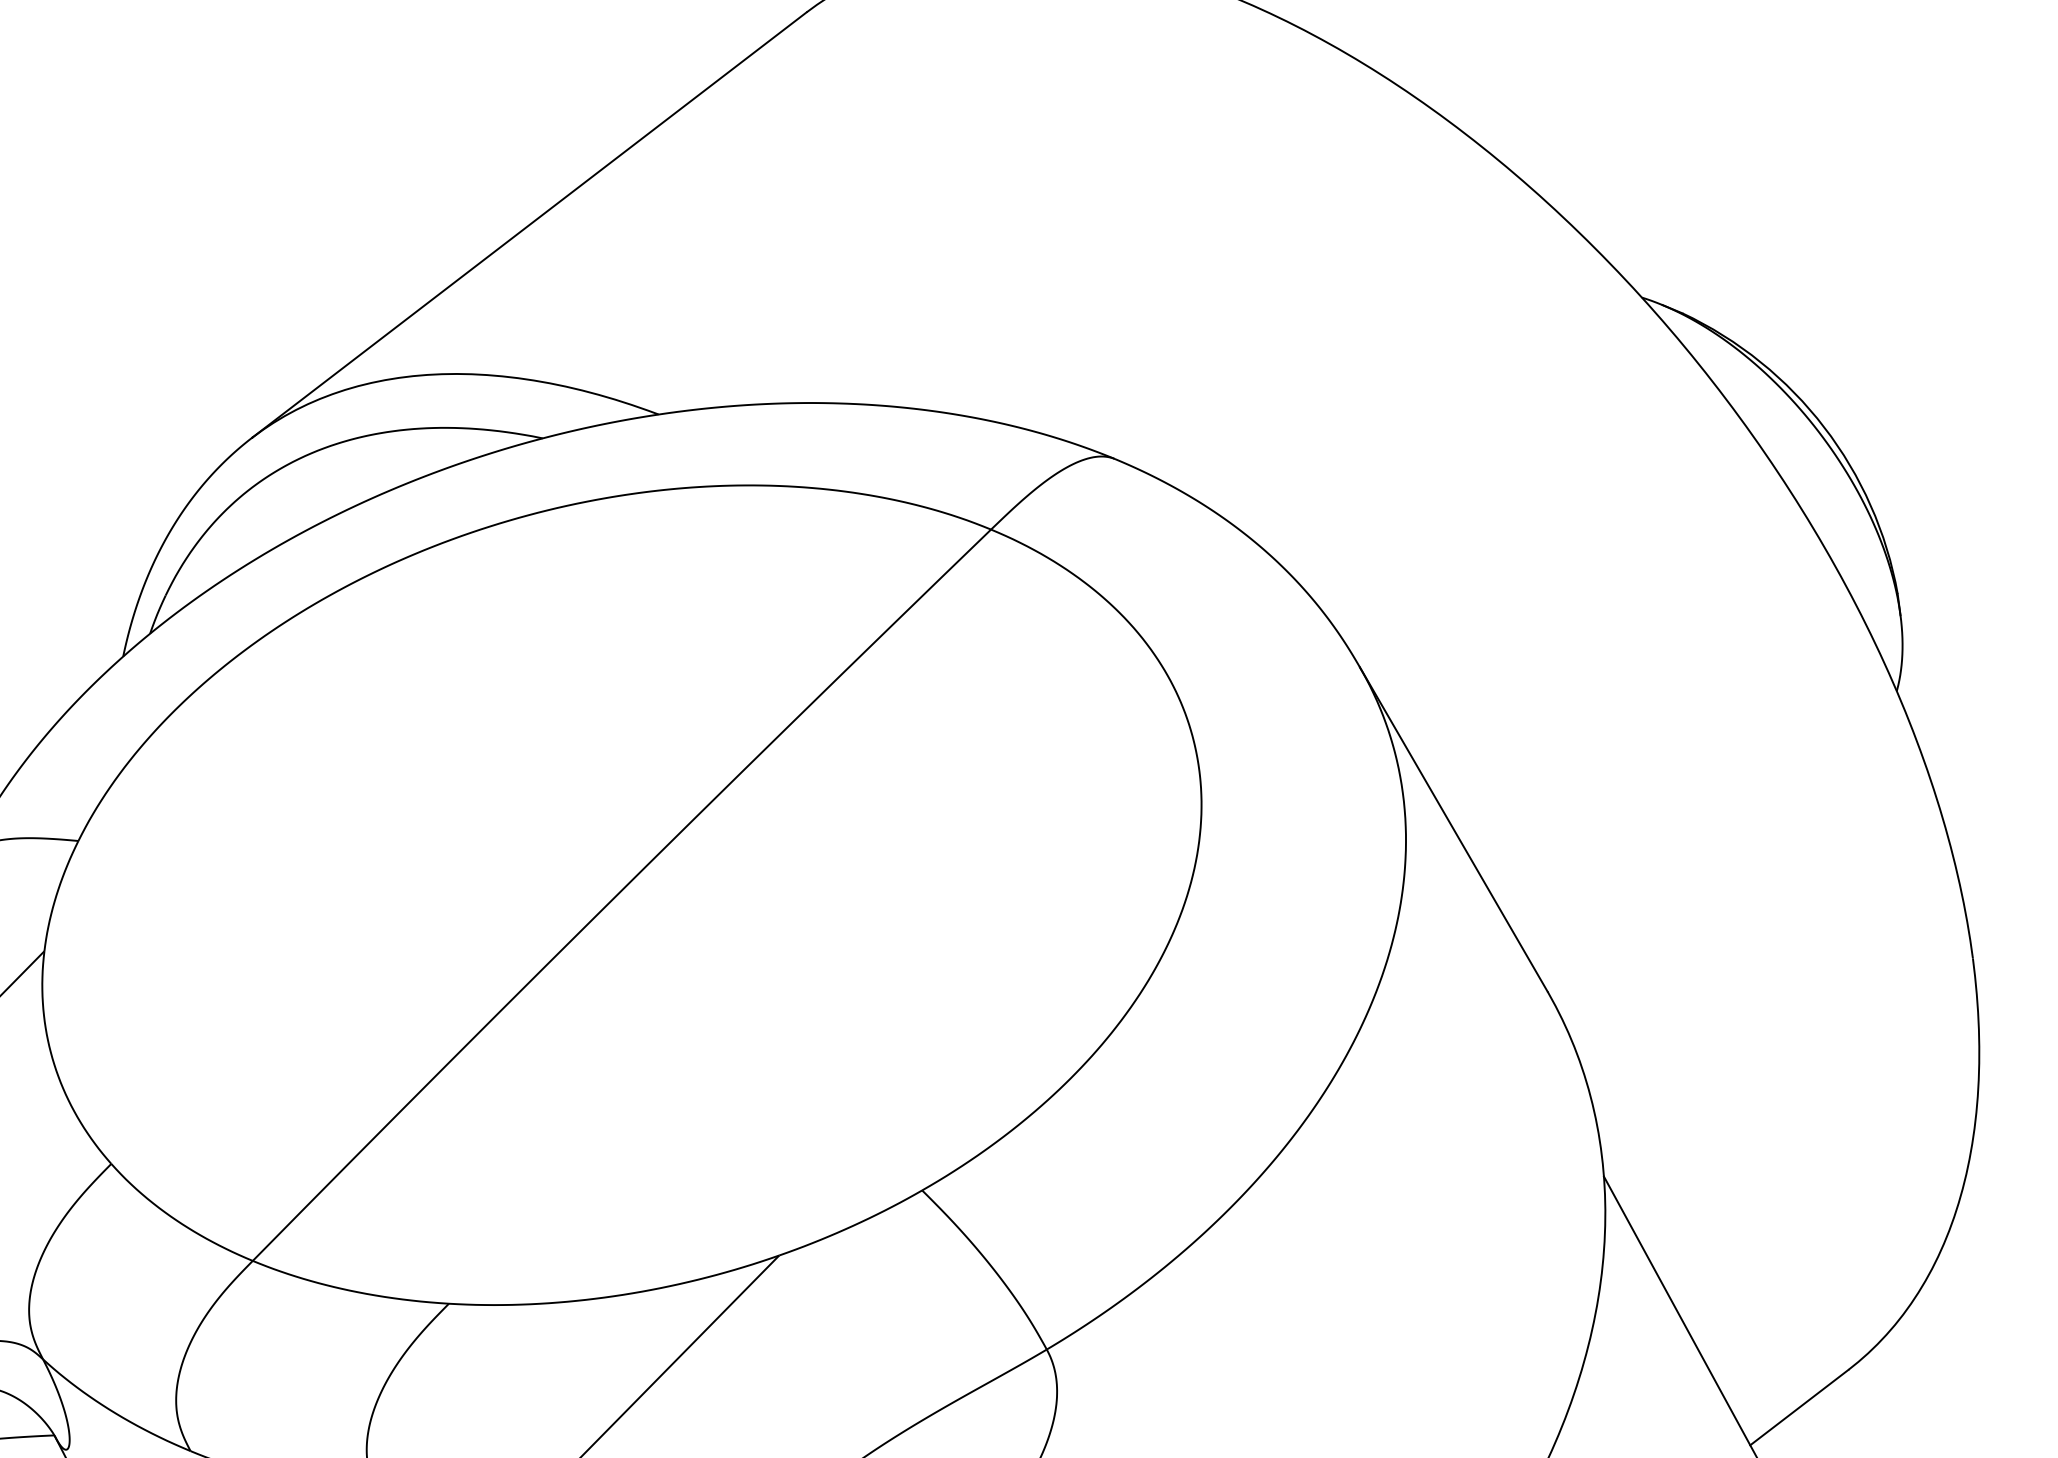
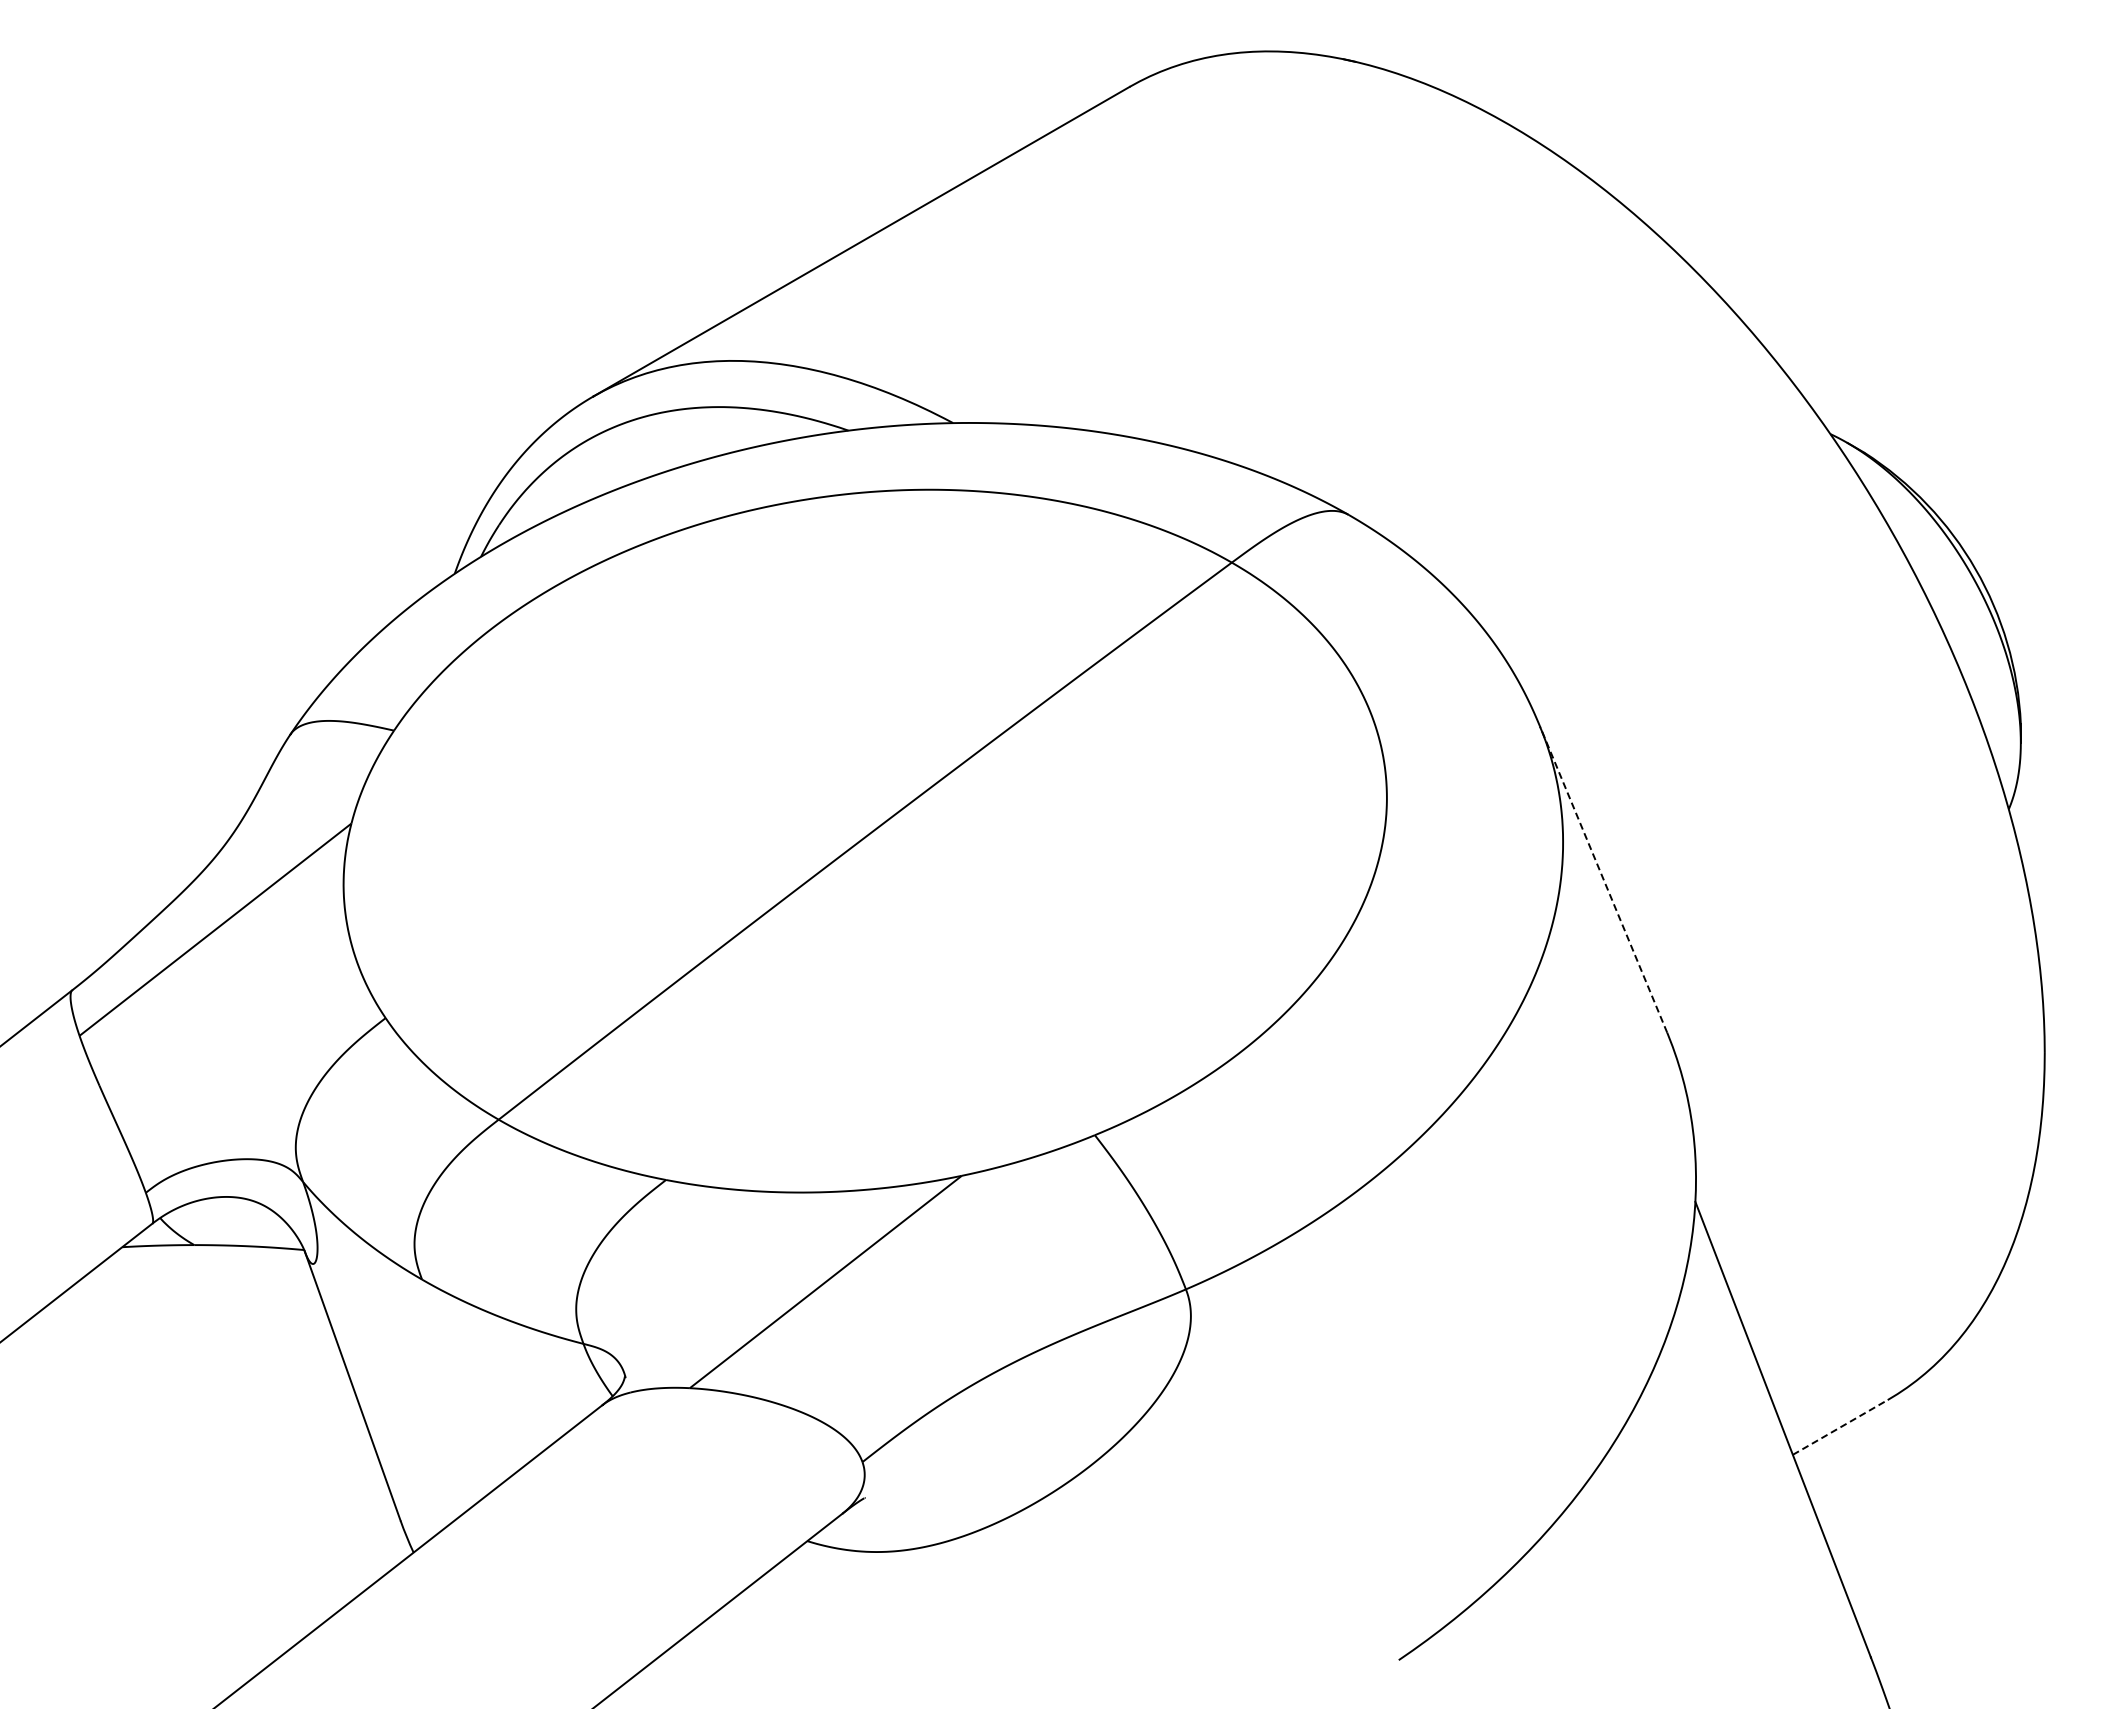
line: (1453, 829) -> (1603, 879), solid -> dashed
line: (1799, 1407) -> (1840, 1427), solid -> dashed

